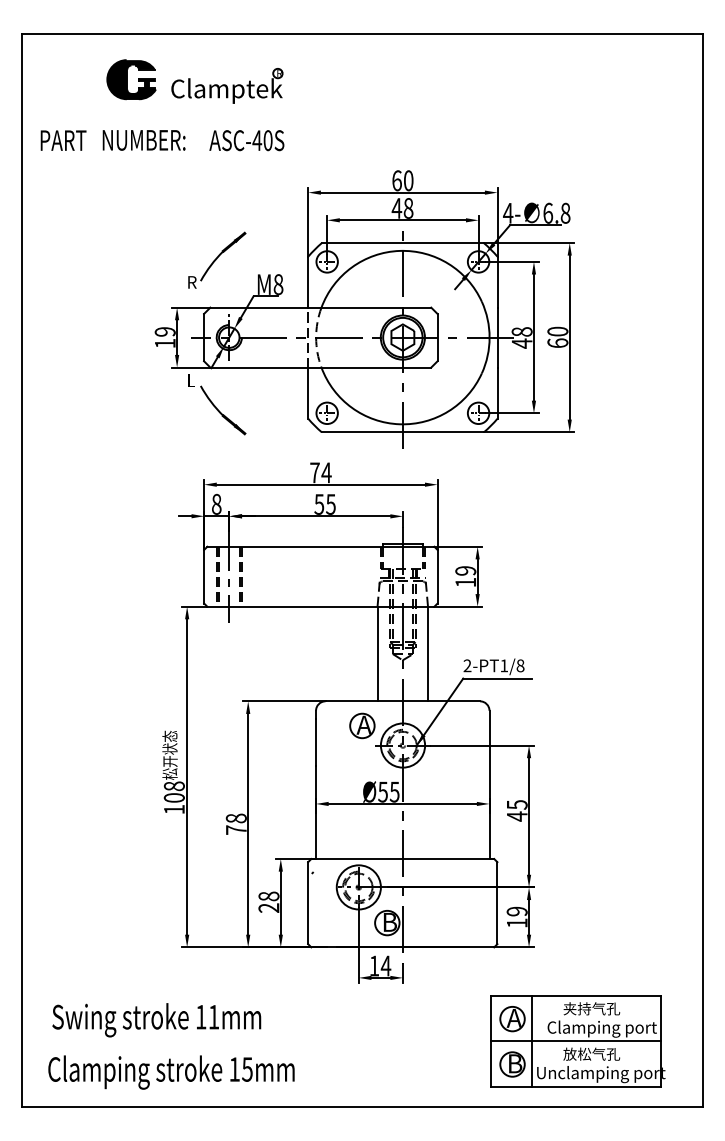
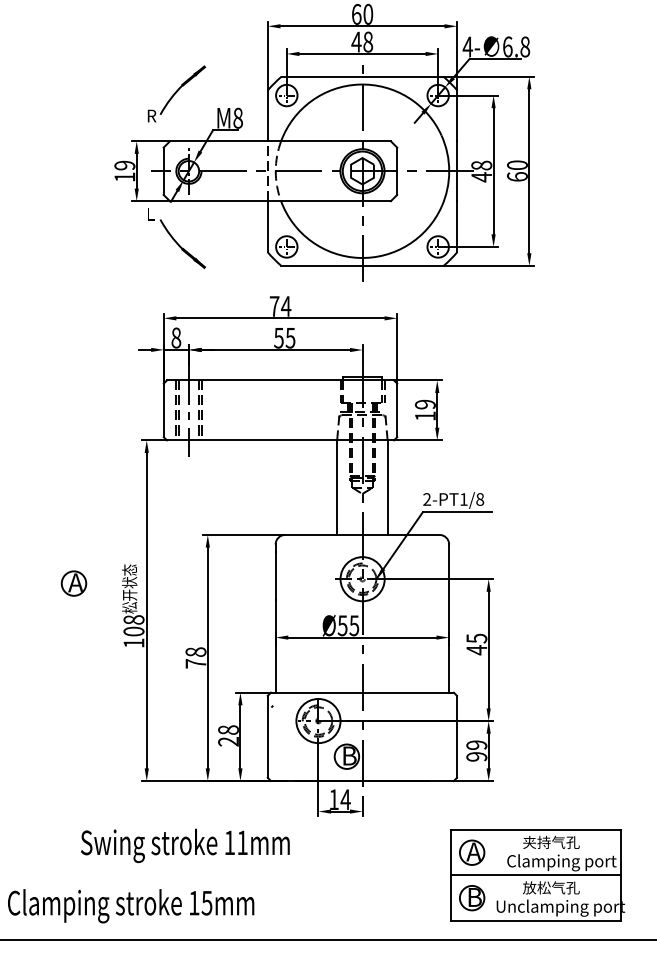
part: (362, 725) -> (74, 583), moved
text: (516, 922) -> (476, 756), 19 -> 99
text: (156, 1020) -> (185, 846), moved
line: (532, 1041) -> (492, 875), removed

